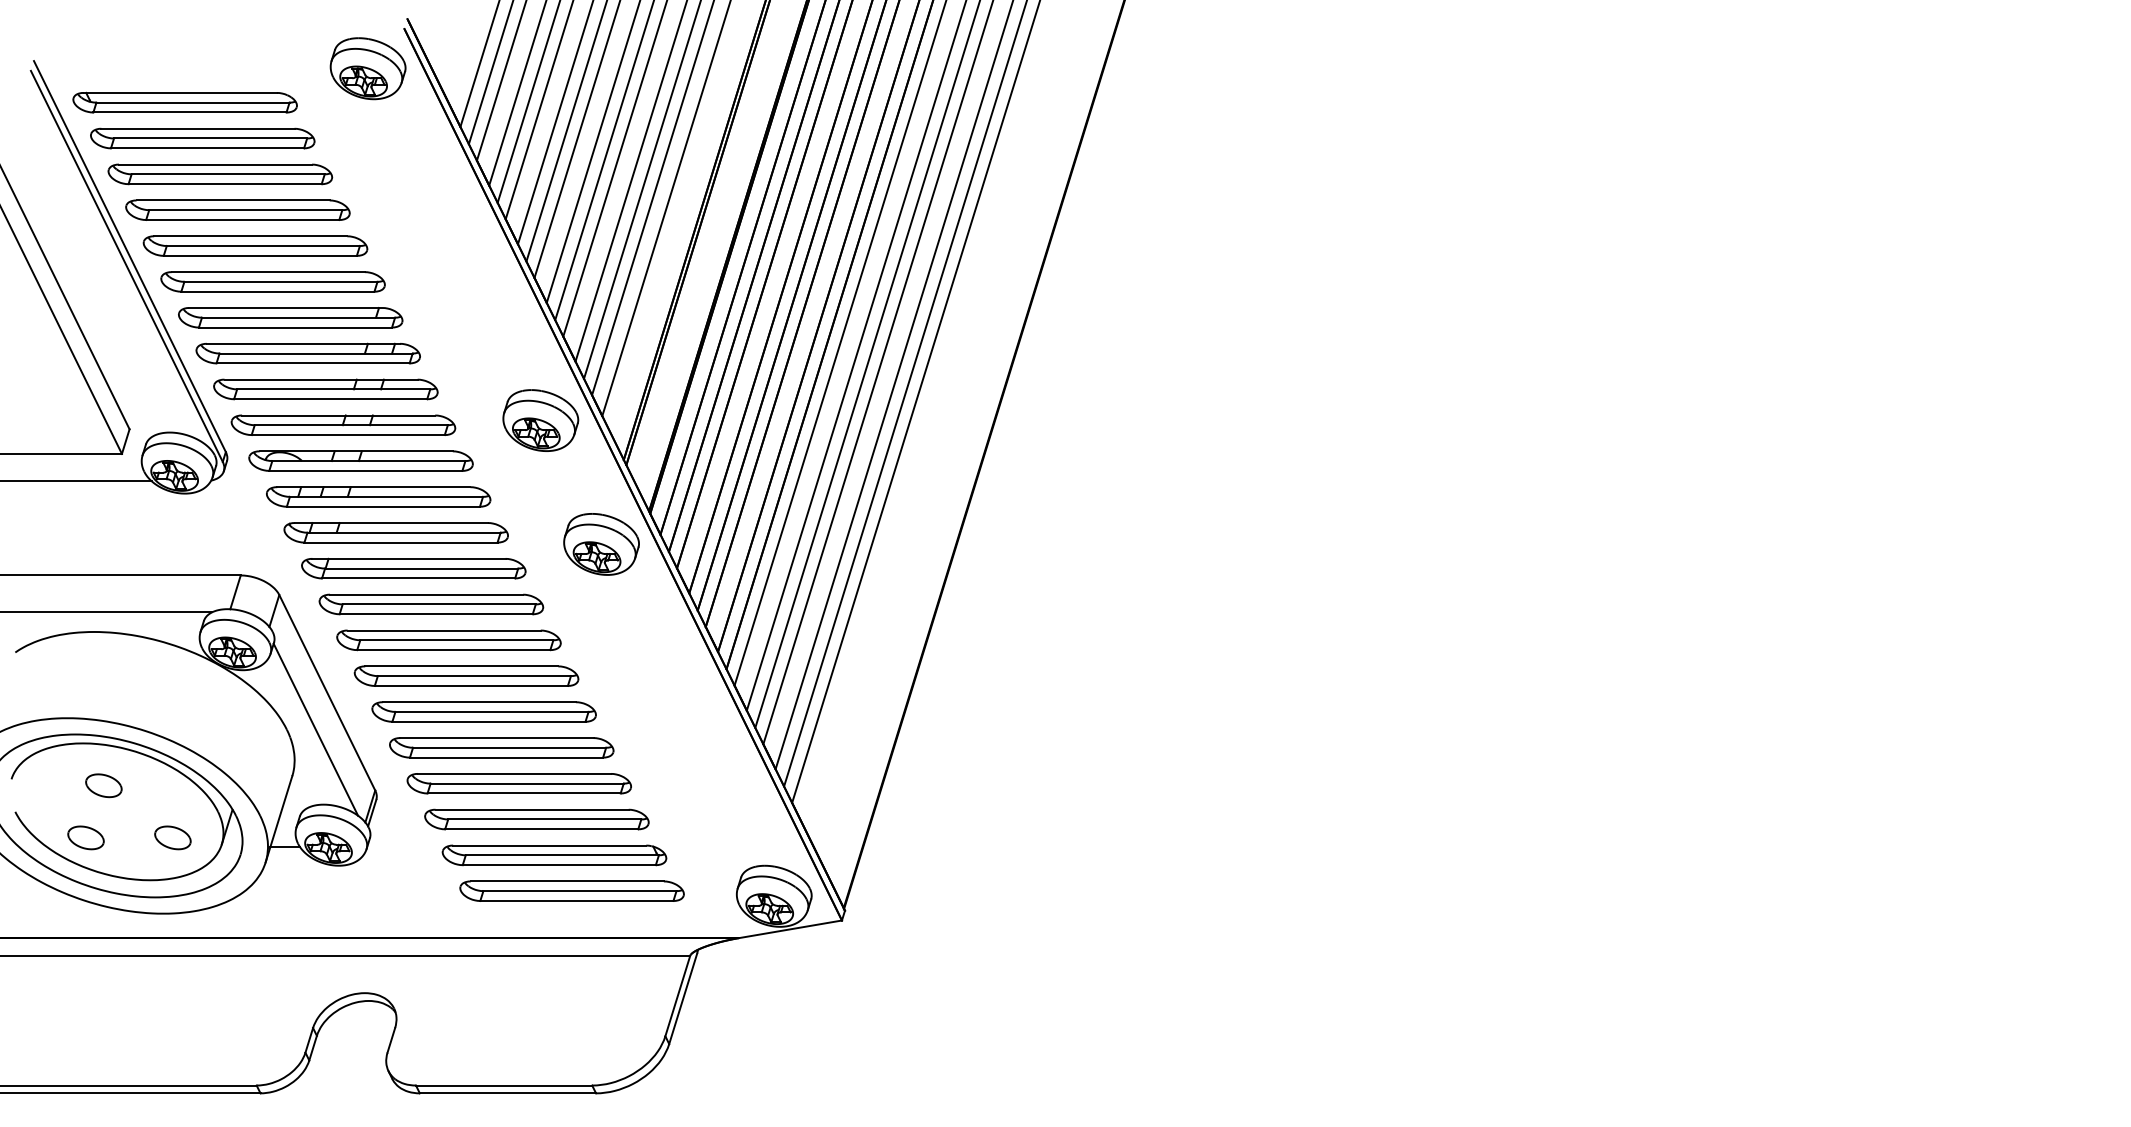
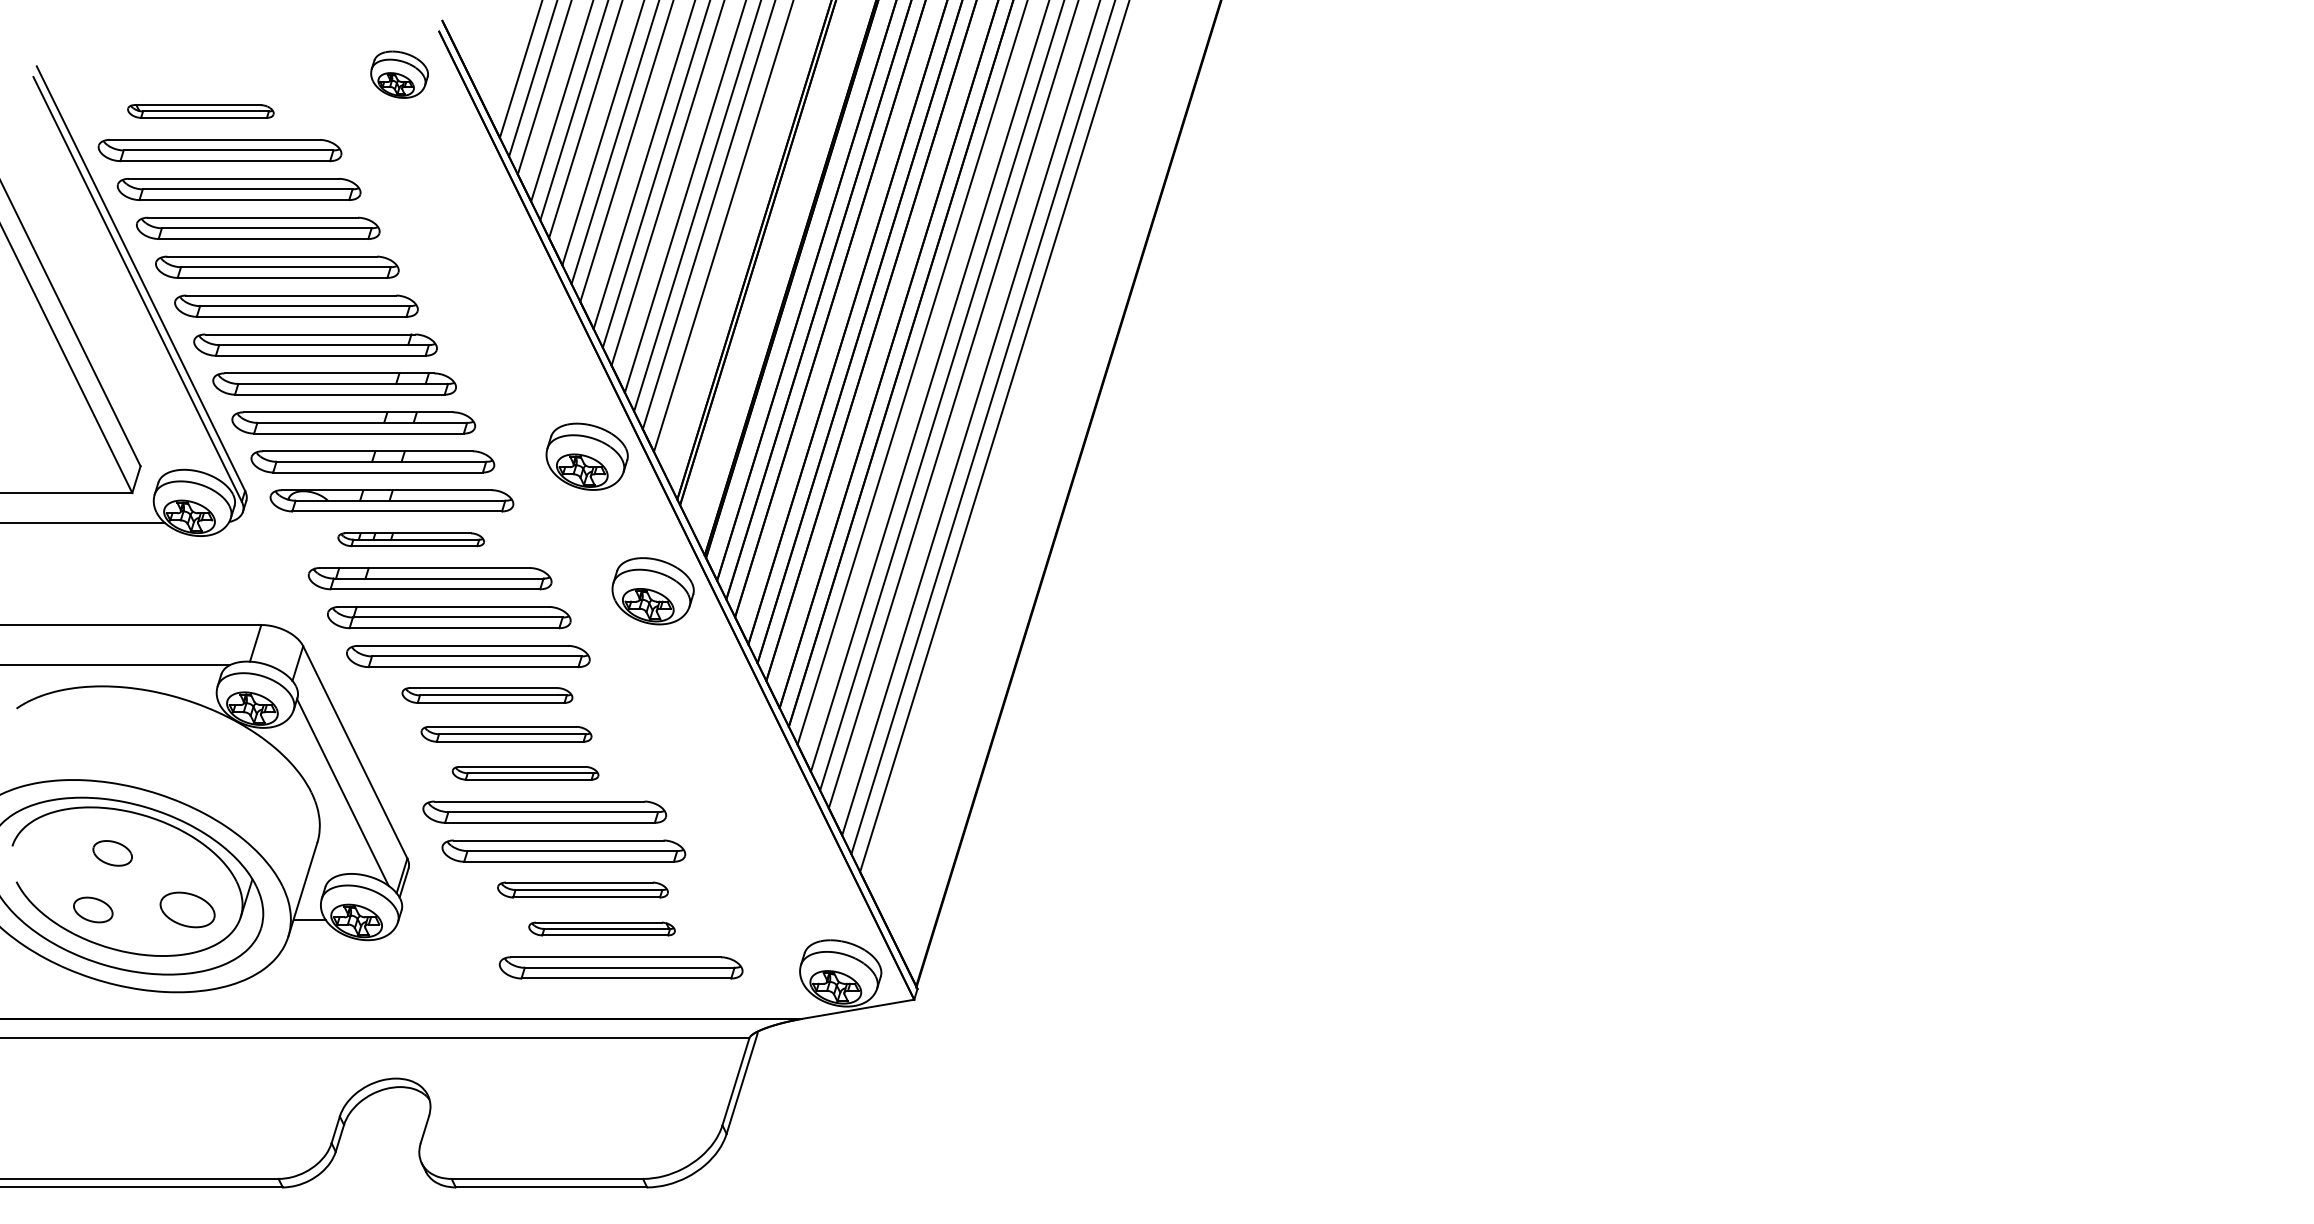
part: (367, 68) -> (398, 74), size x0.7
part: (184, 102) -> (200, 111), size x0.6
part: (378, 496) -> (410, 539), size x0.6
part: (448, 640) -> (486, 695), size x0.7
part: (466, 675) -> (506, 733), size x0.7
part: (483, 711) -> (524, 772), size x0.6
part: (536, 819) -> (582, 890), size x0.7
part: (172, 837) -> (187, 909), size x1.4
part: (554, 855) -> (602, 929), size x0.6

